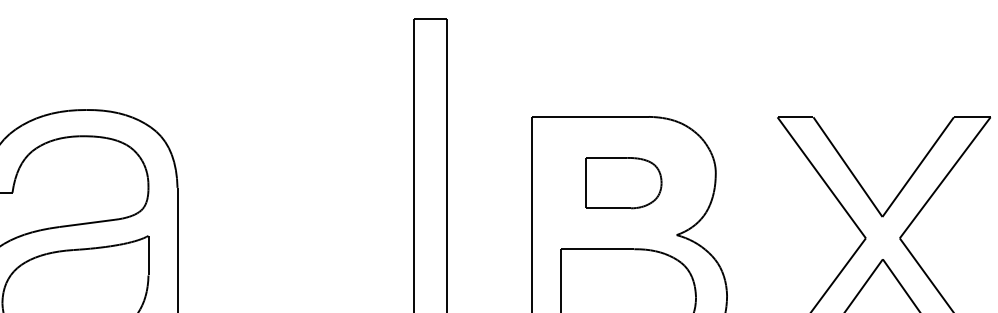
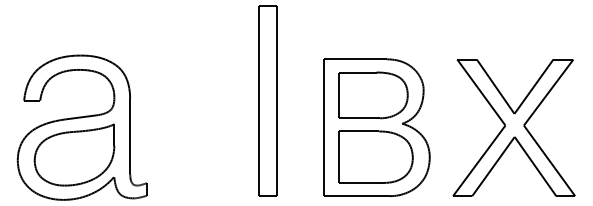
part: (623, 183) -> (373, 95), size x1.67

